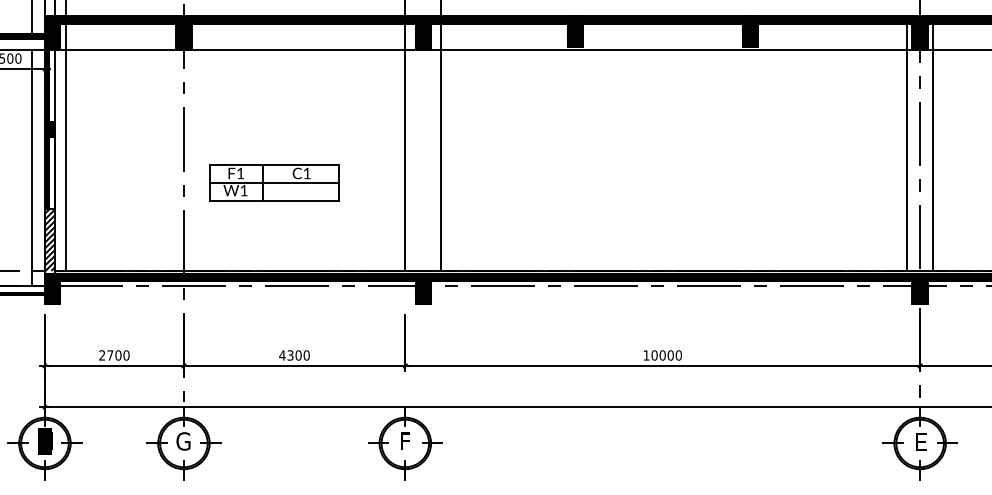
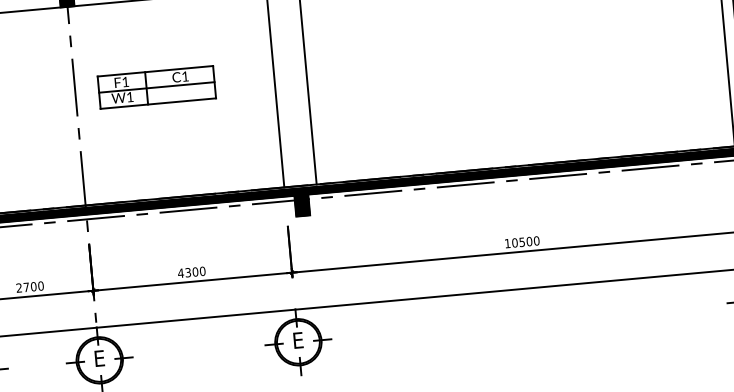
part: (274, 182) -> (156, 87), moved
text: (662, 355) -> (522, 242), 10000 -> 10500
text: (405, 440) -> (298, 339), F -> E
text: (183, 441) -> (99, 358), G -> E

